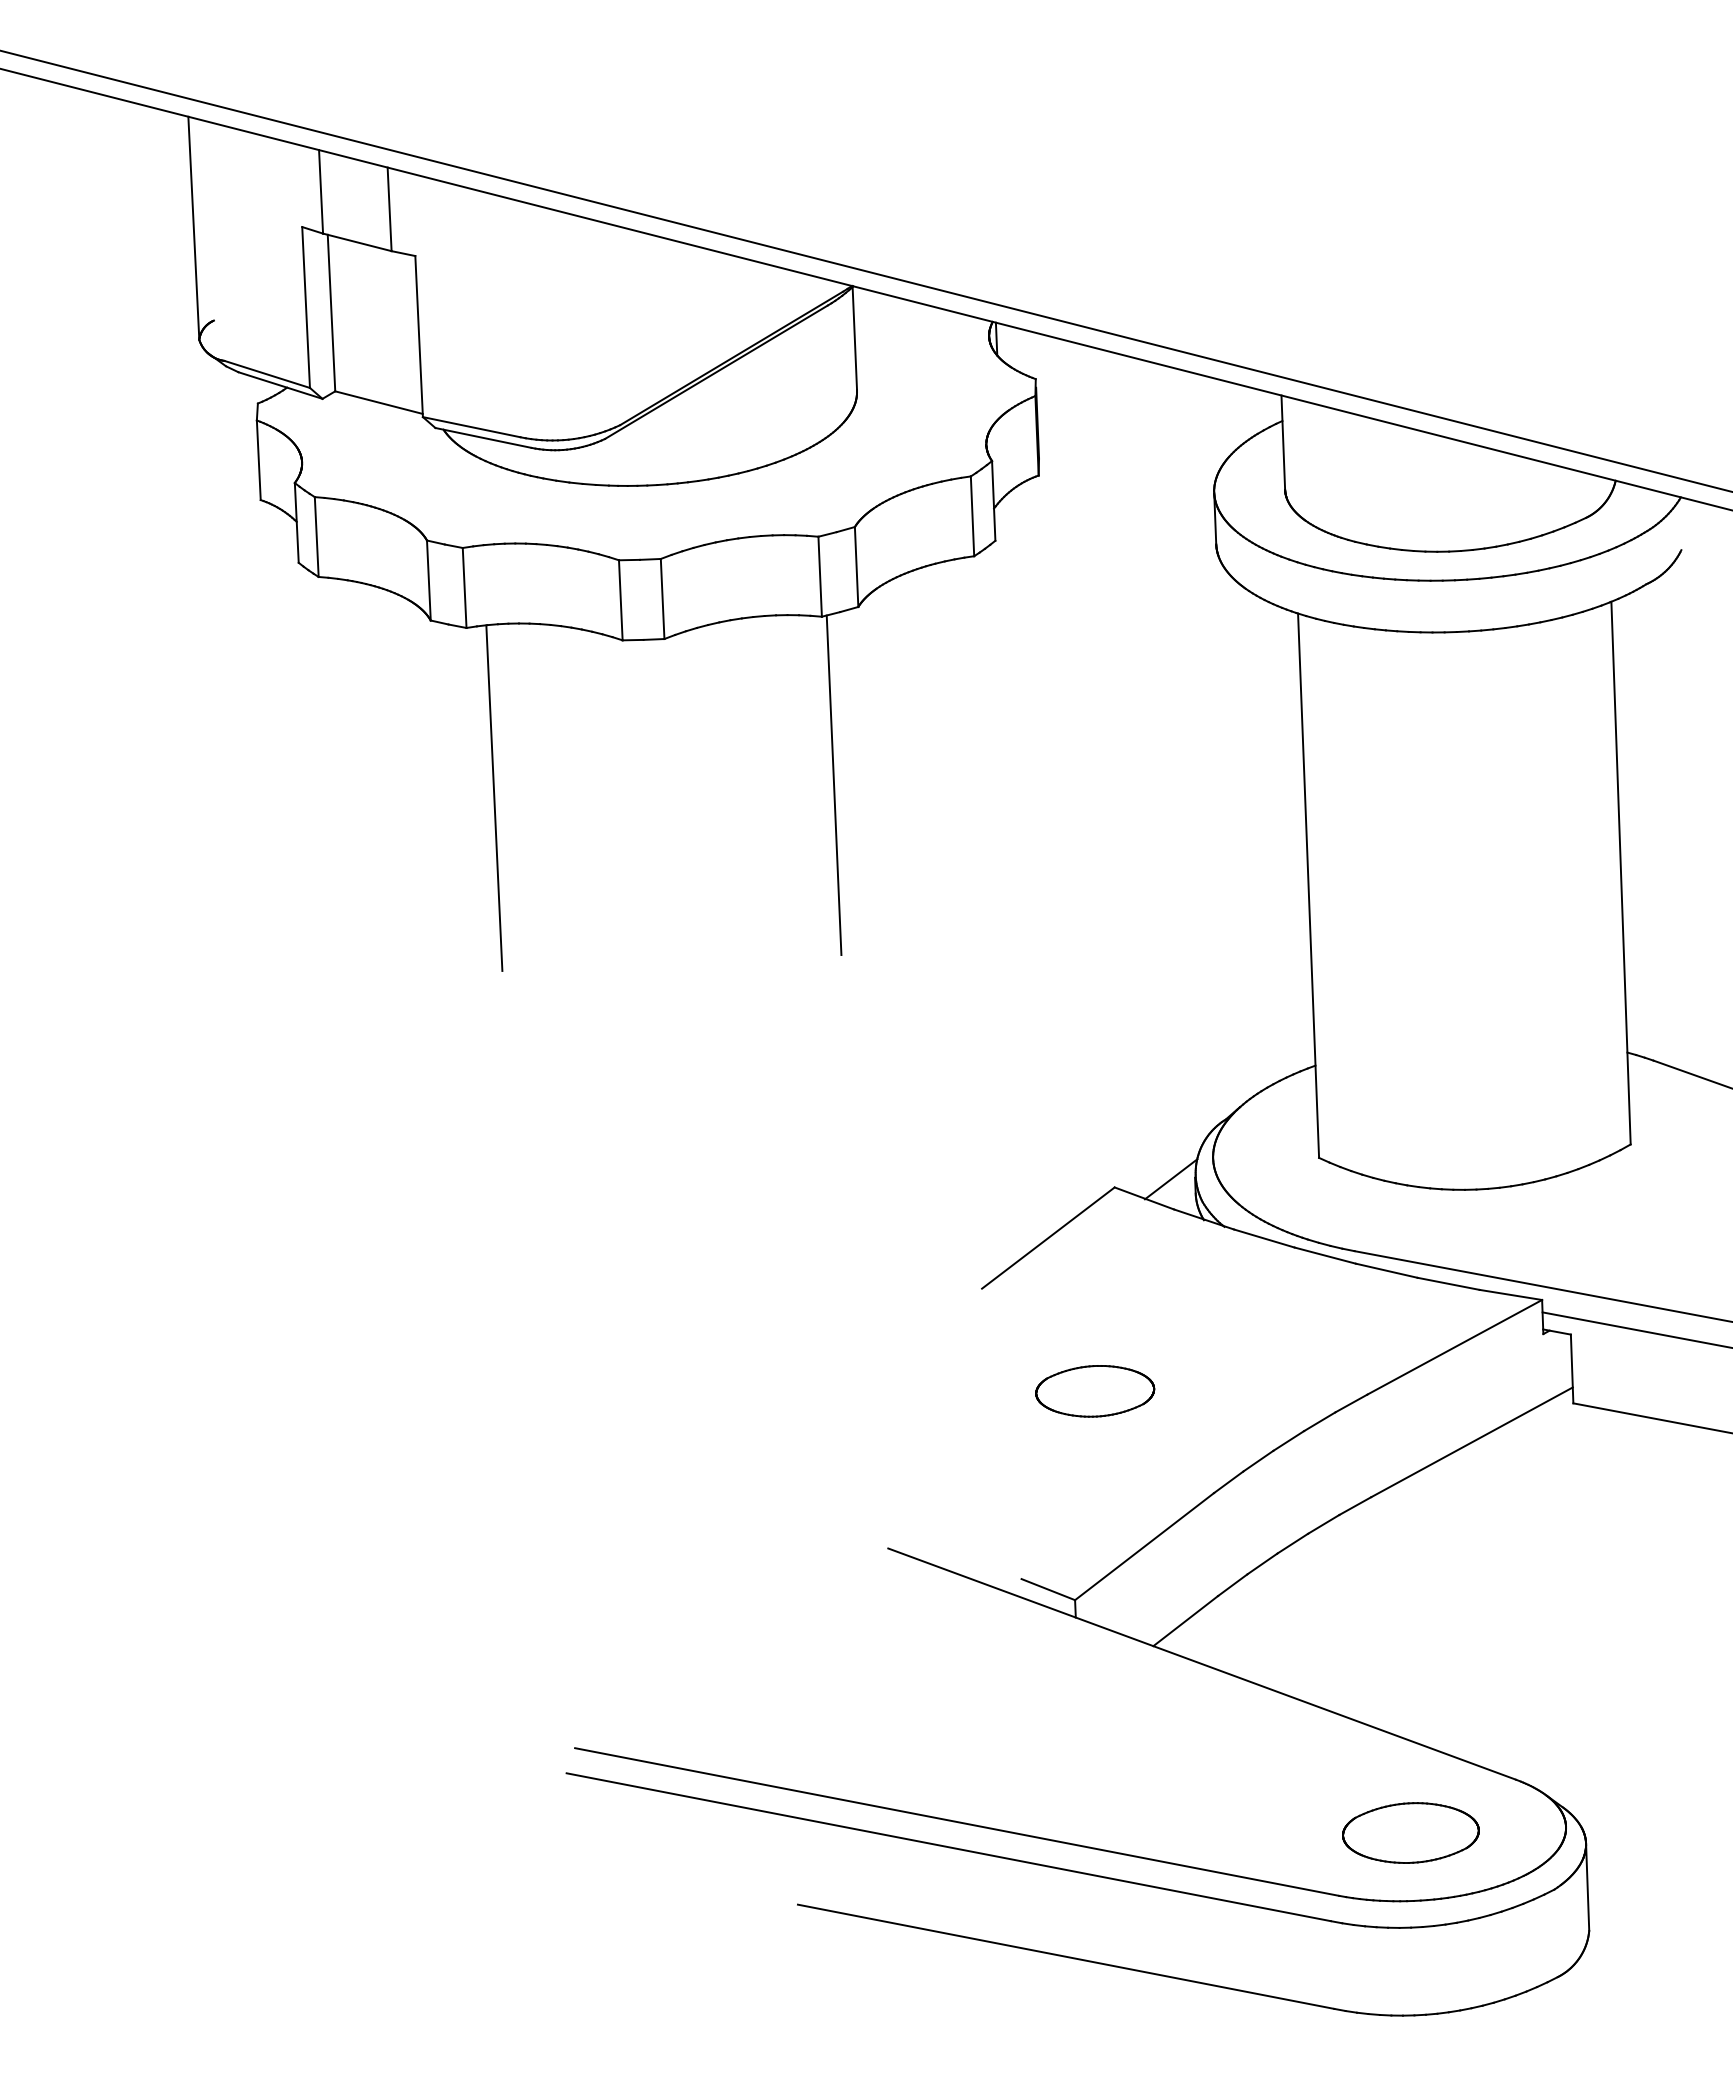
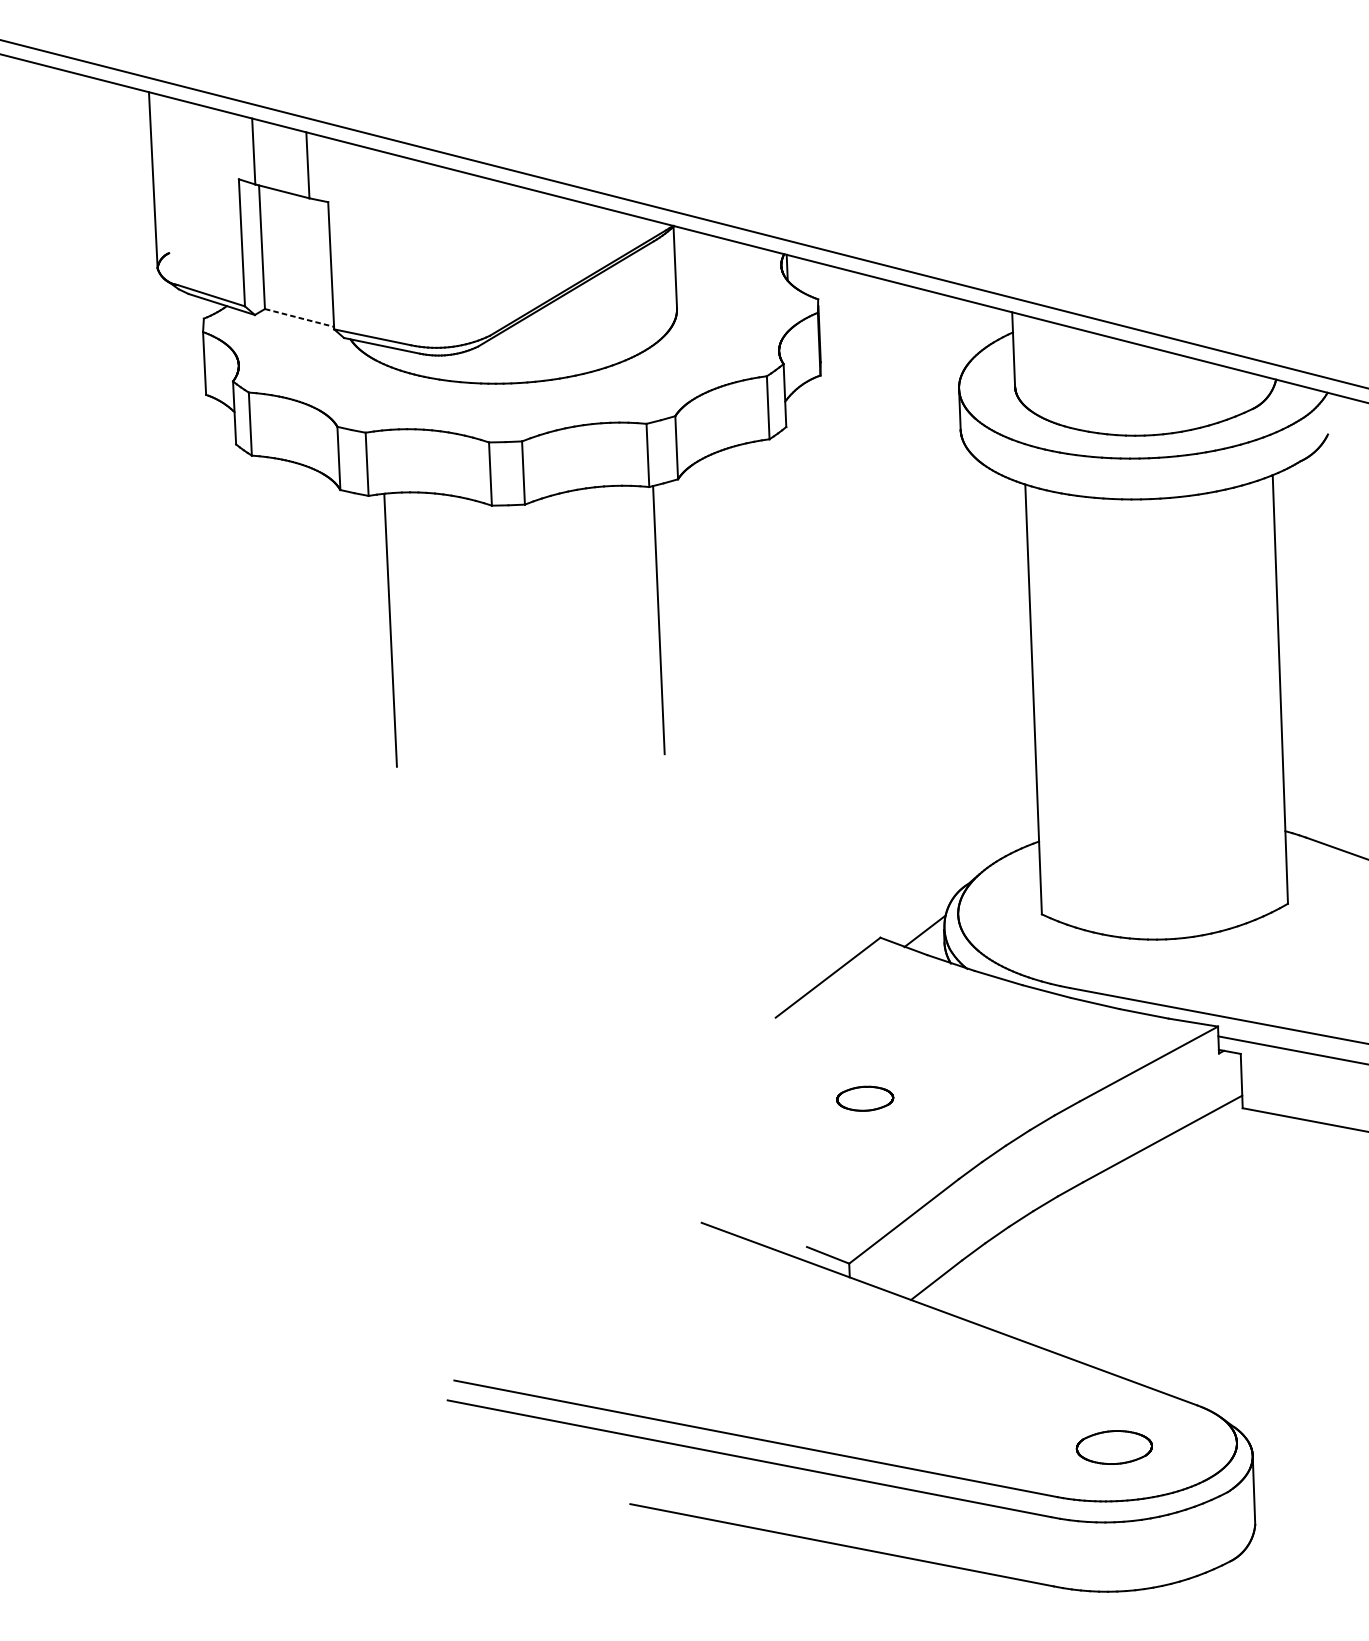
line: (379, 402) -> (299, 317), solid -> dashed
part: (1095, 1391) -> (865, 1098), size x0.6
part: (1410, 1832) -> (1114, 1447), size x0.7

